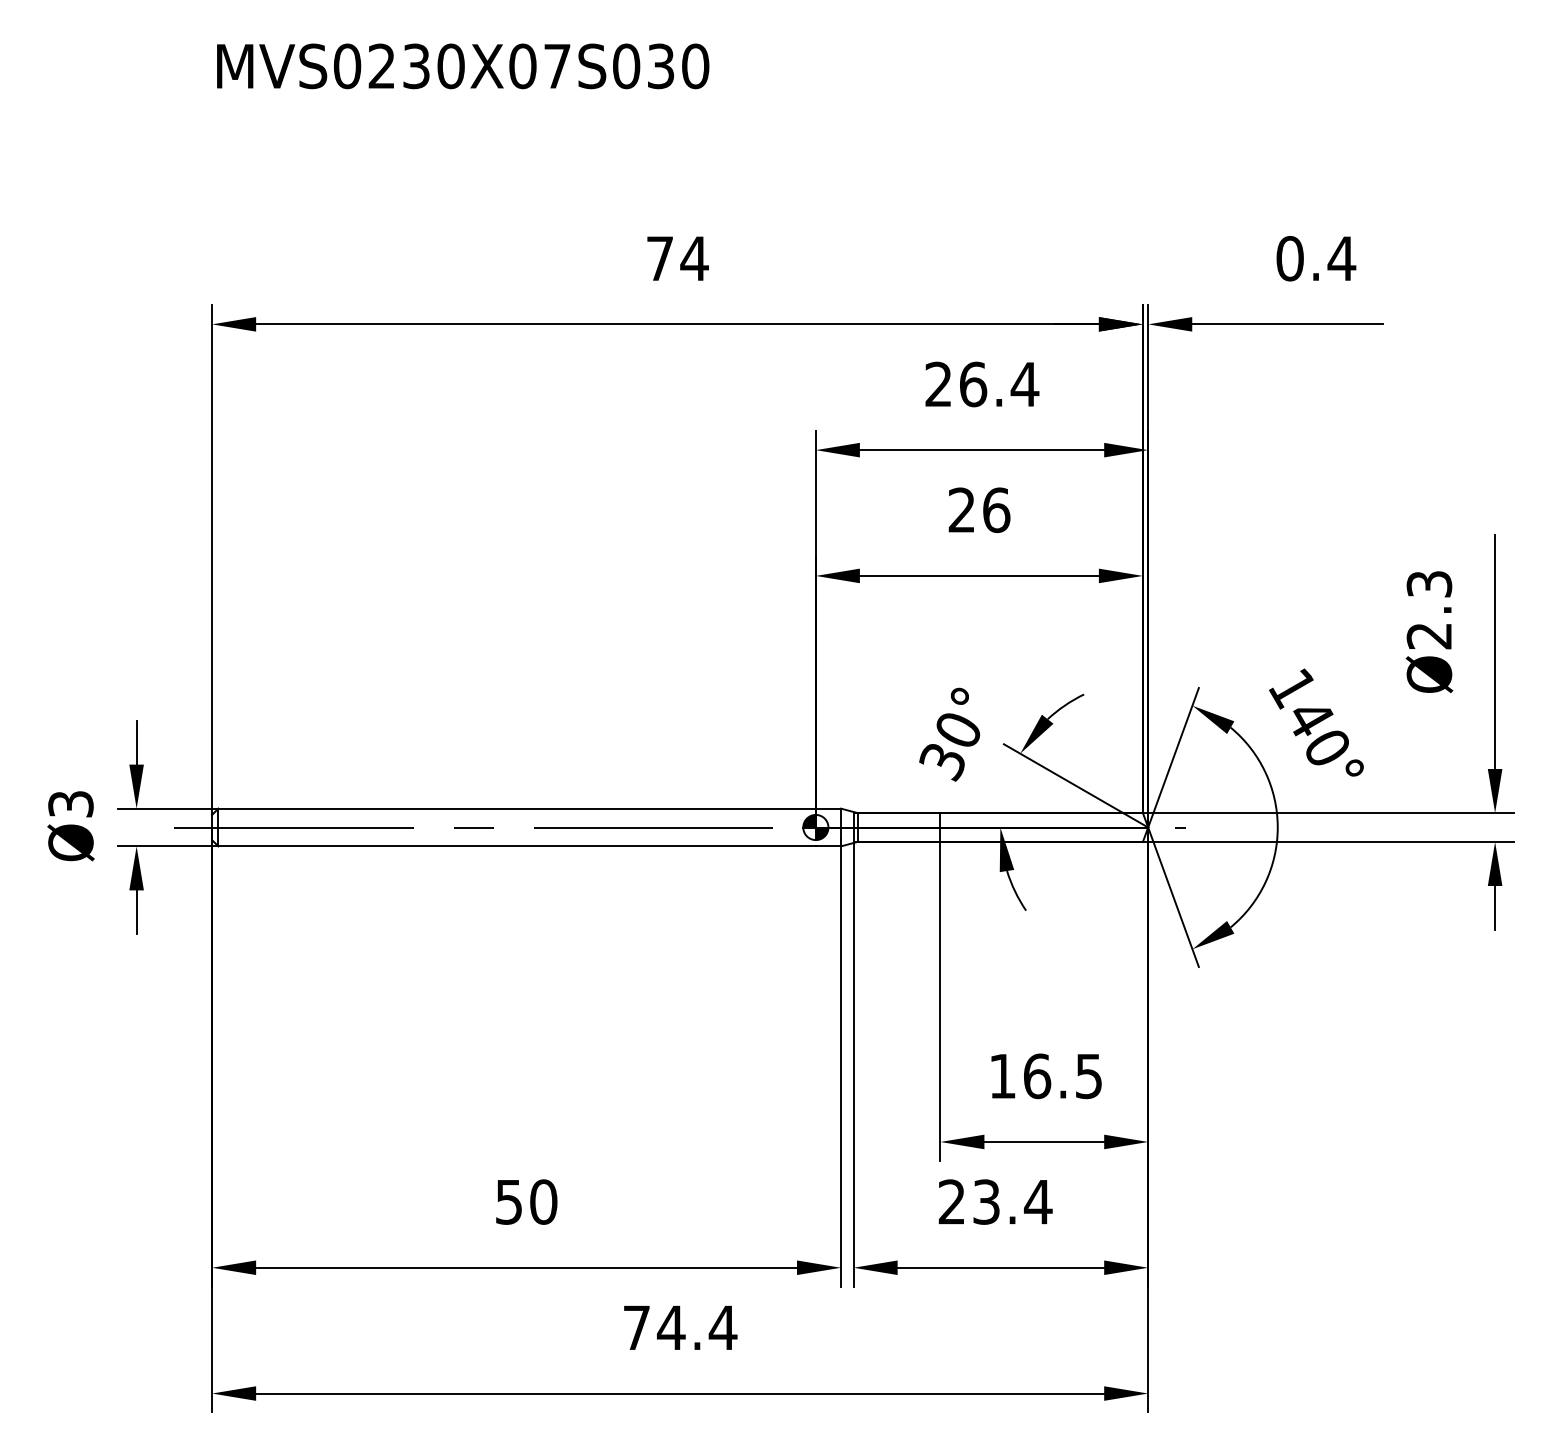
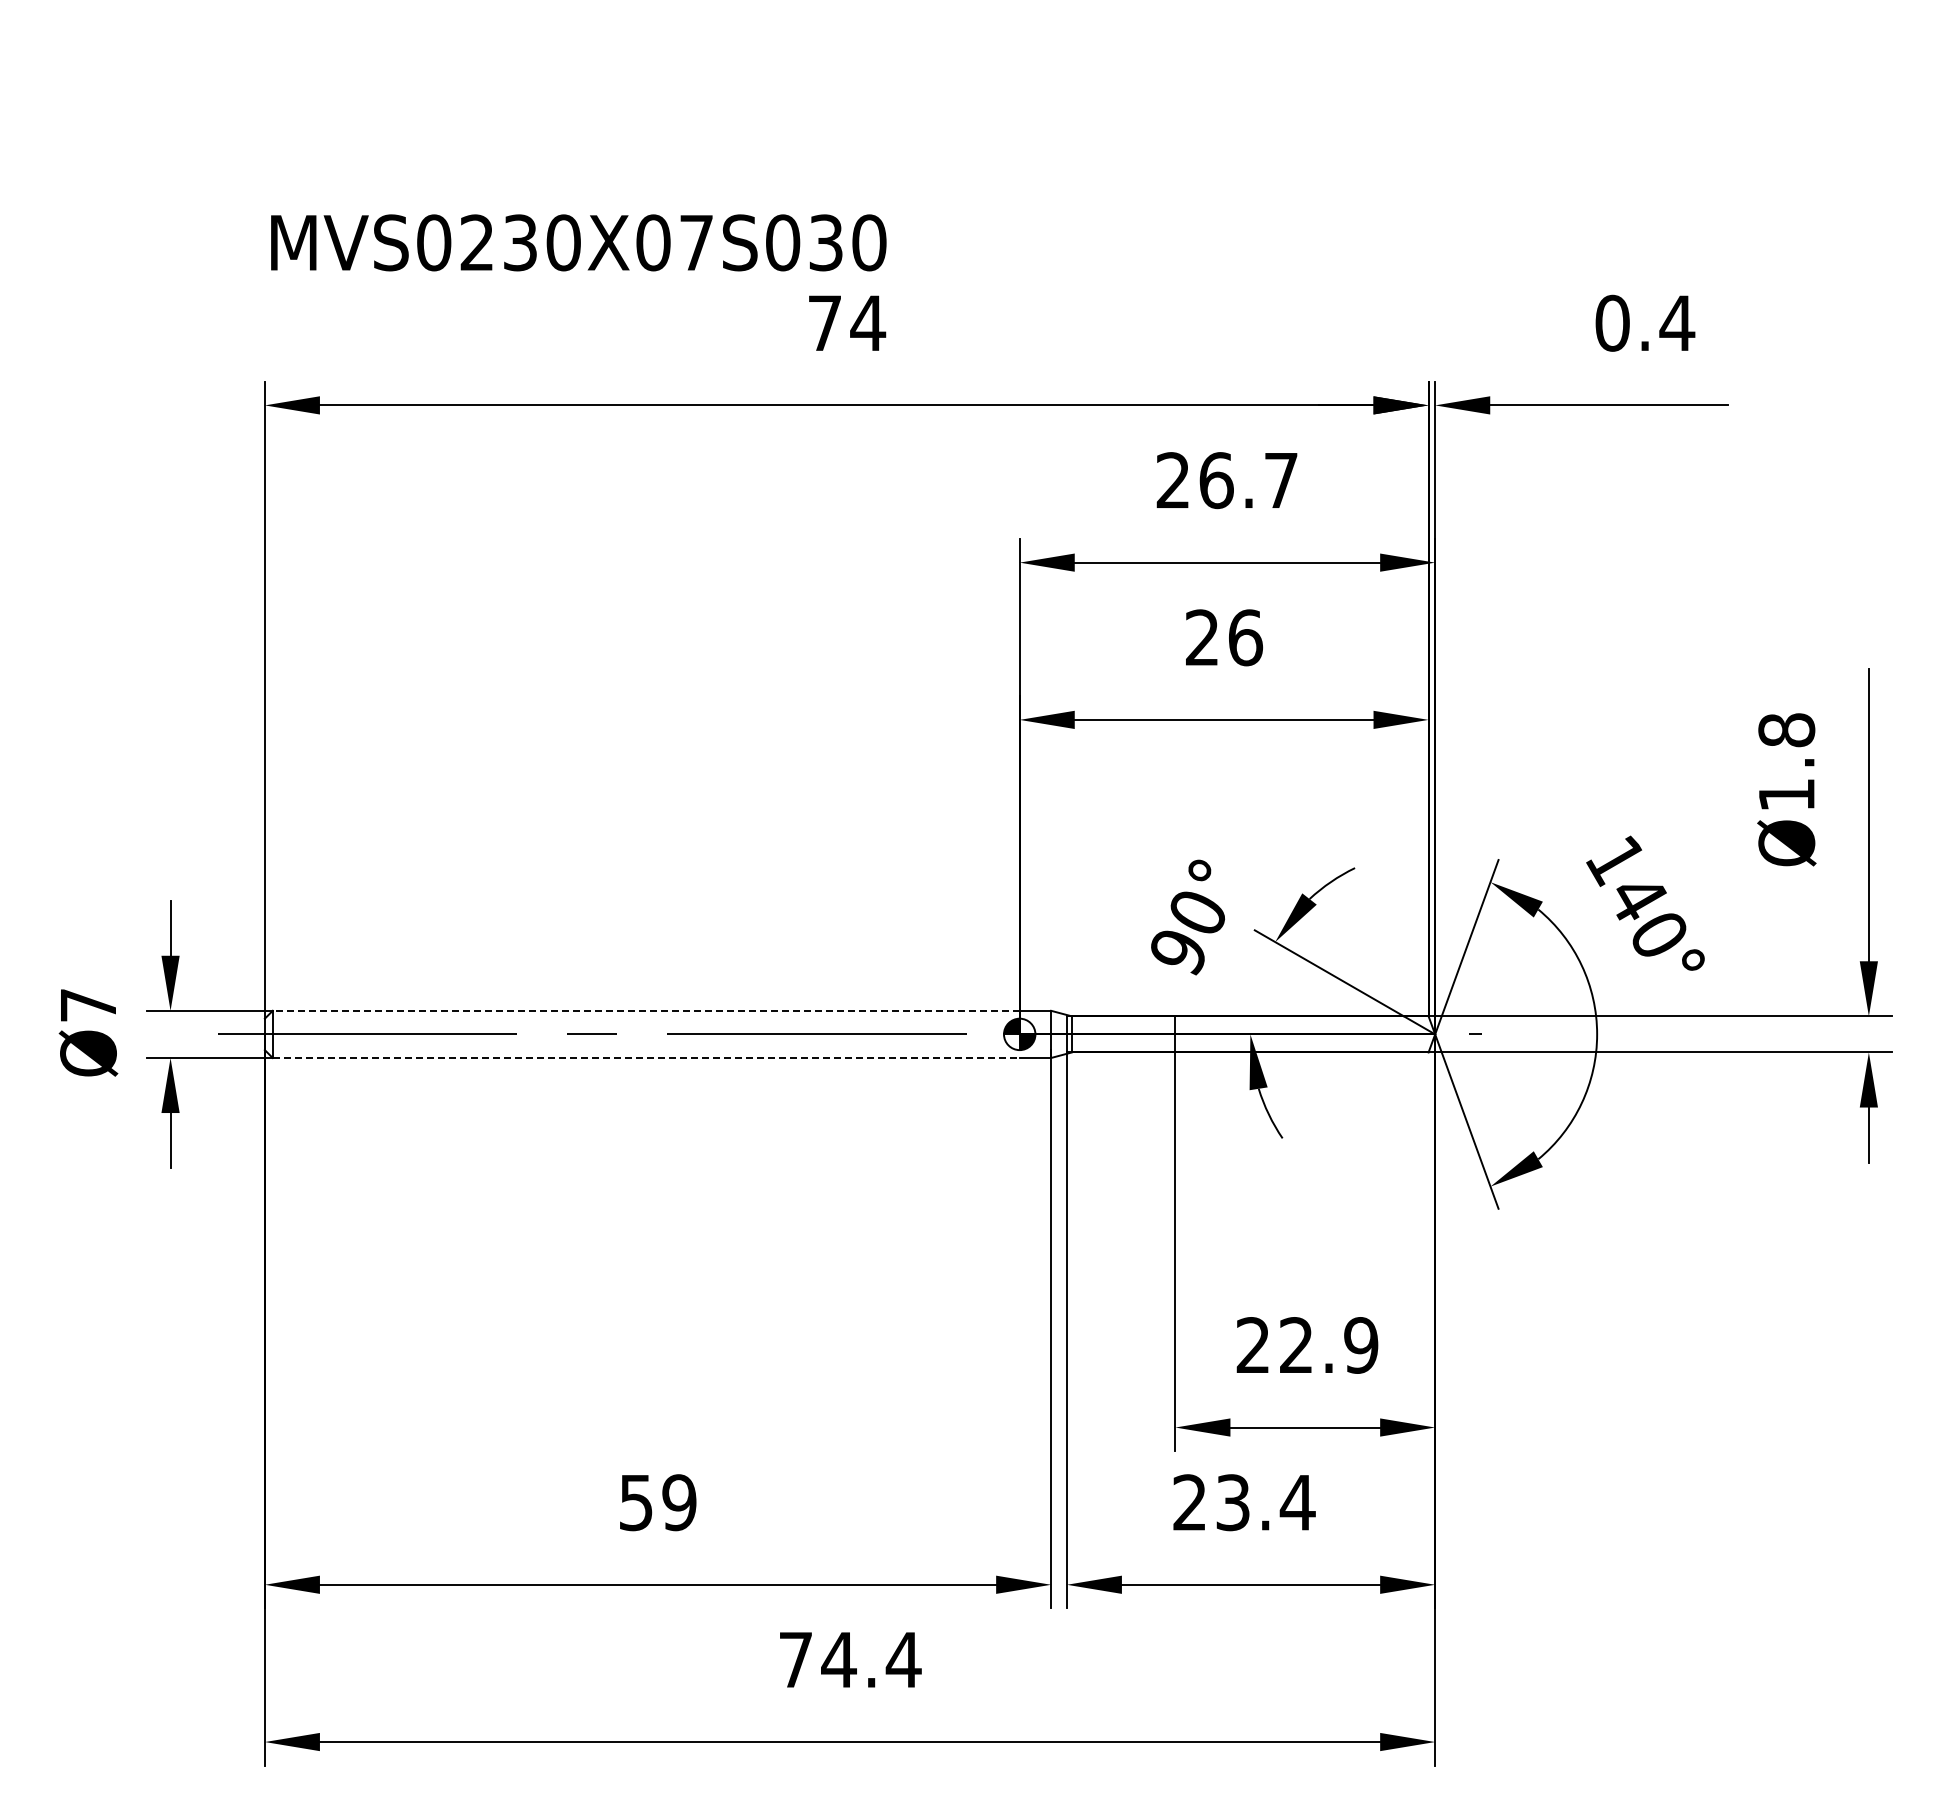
text: (462, 66) -> (578, 242), moved
text: (1025, 384) -> (1281, 480), 26.4 -> 26.7
text: (1429, 610) -> (1786, 762), Ø2.3 -> Ø1.8
text: (941, 762) -> (1176, 953), 30° -> 90°
text: (70, 804) -> (88, 1005), Ø3 -> Ø7
line: (516, 808) -> (645, 1010), solid -> dashed
line: (517, 845) -> (646, 1057), solid -> dashed
text: (1046, 1076) -> (1307, 1345), 16.5 -> 22.9
text: (543, 1201) -> (679, 1502), 50 -> 59

